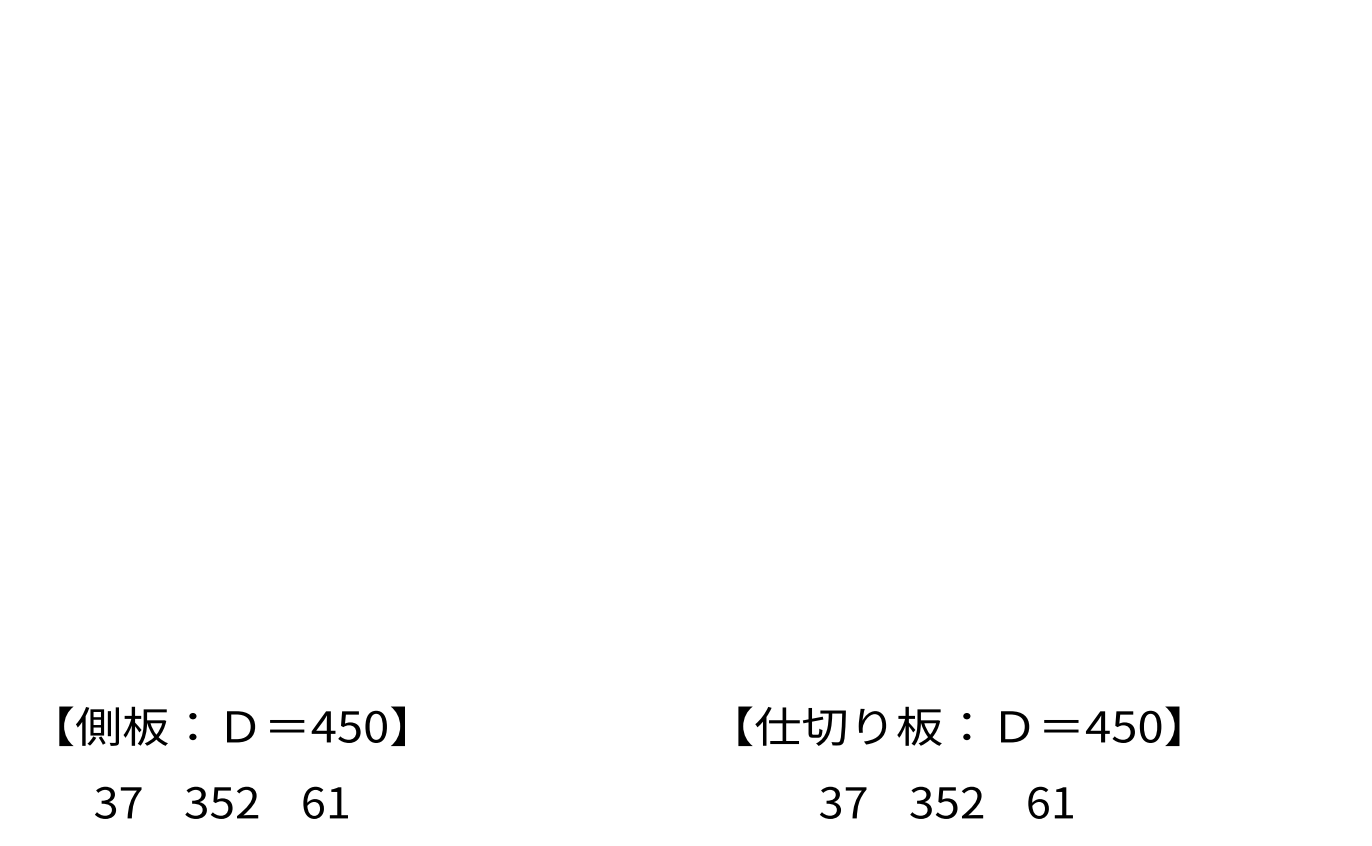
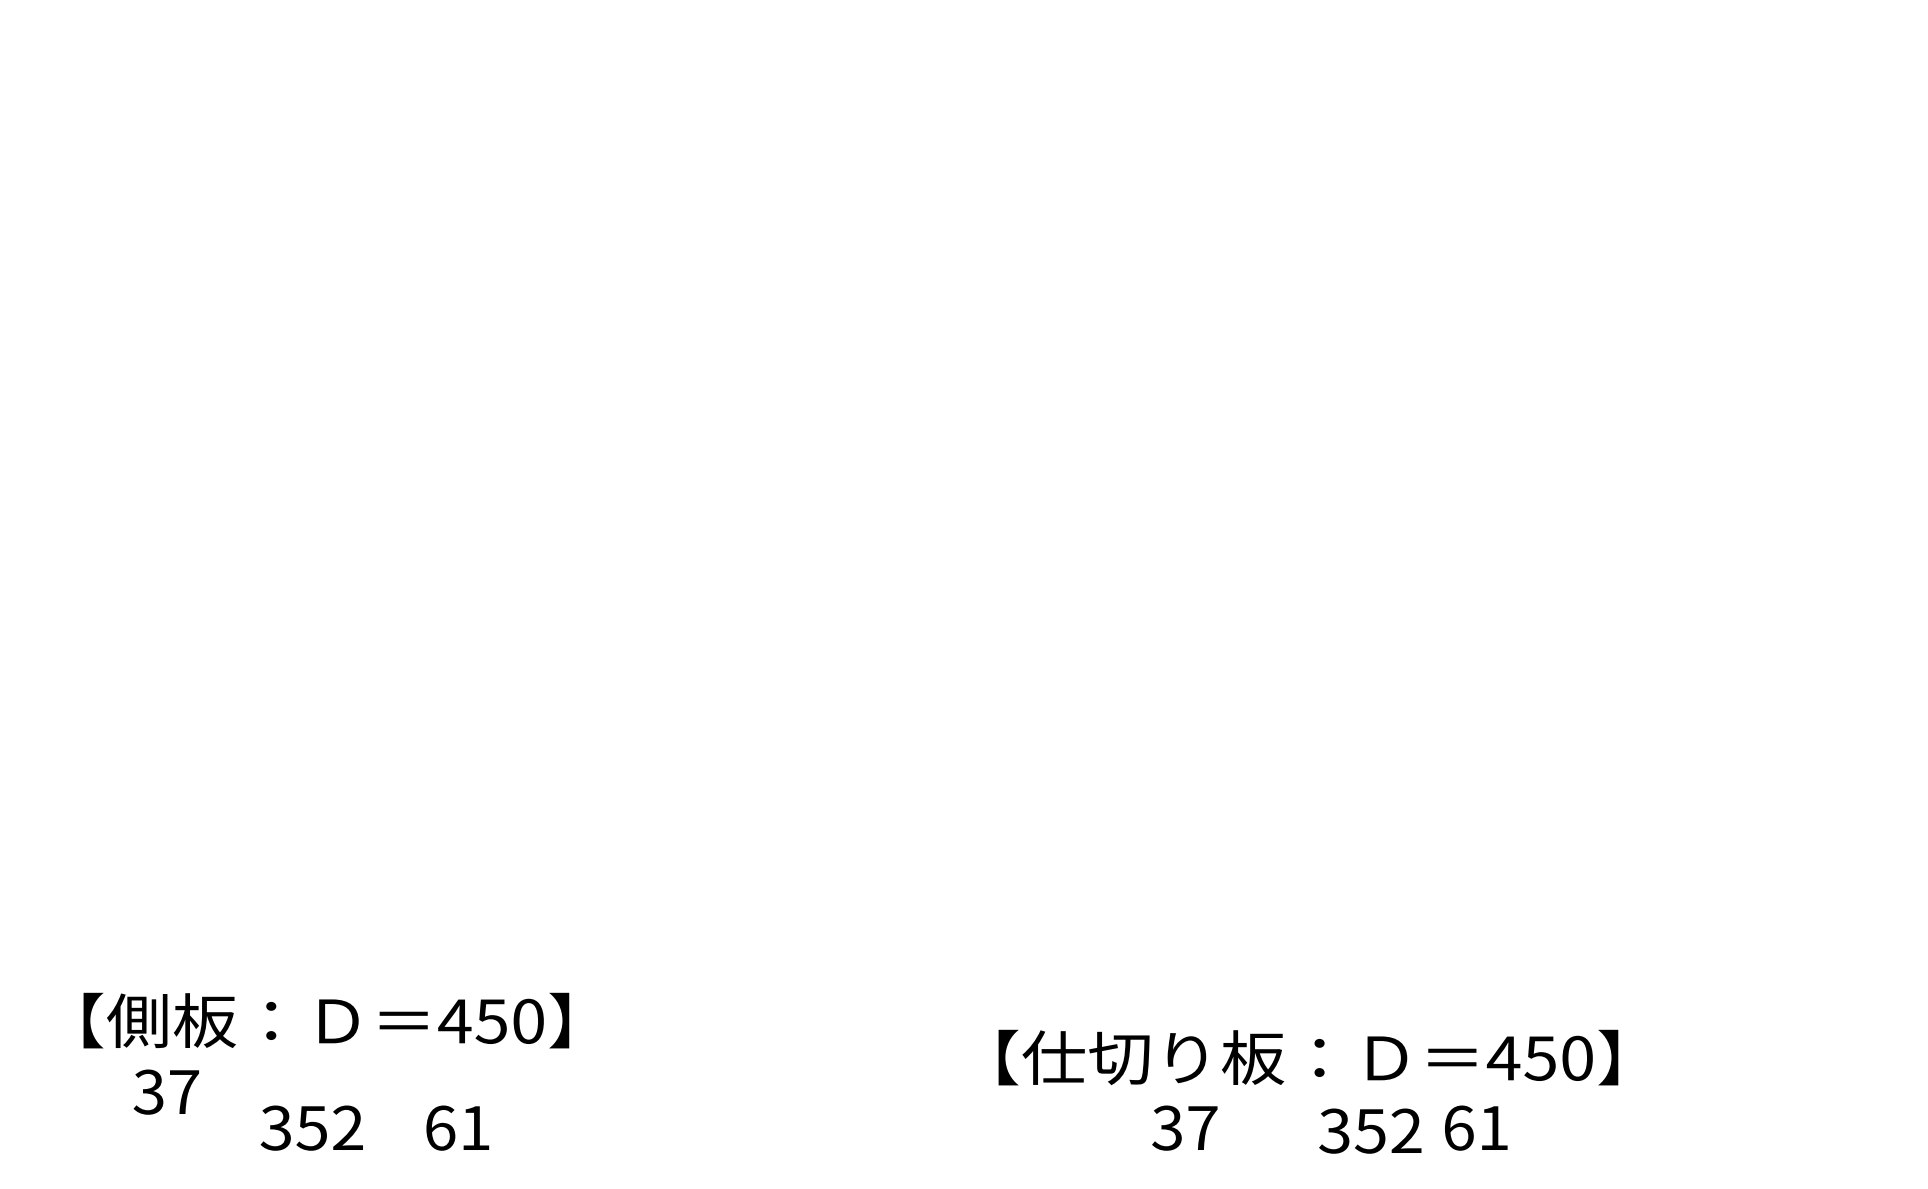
text: (958, 726) -> (1308, 1057), moved
text: (117, 802) -> (165, 1091), moved
text: (946, 802) -> (1370, 1130), moved

